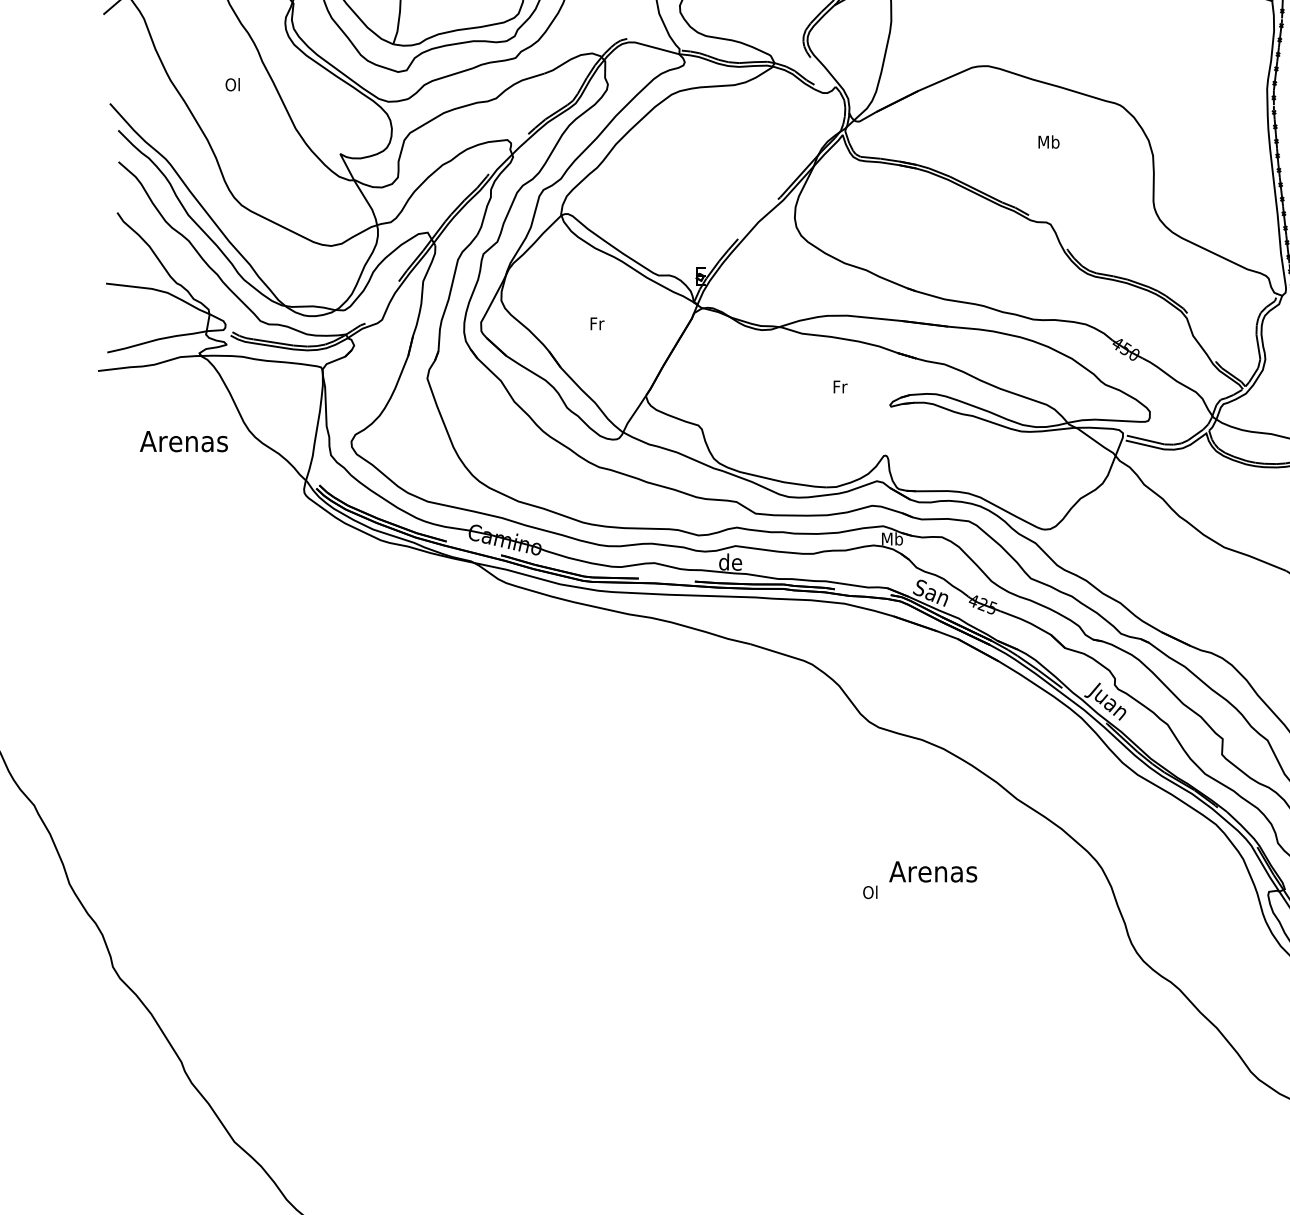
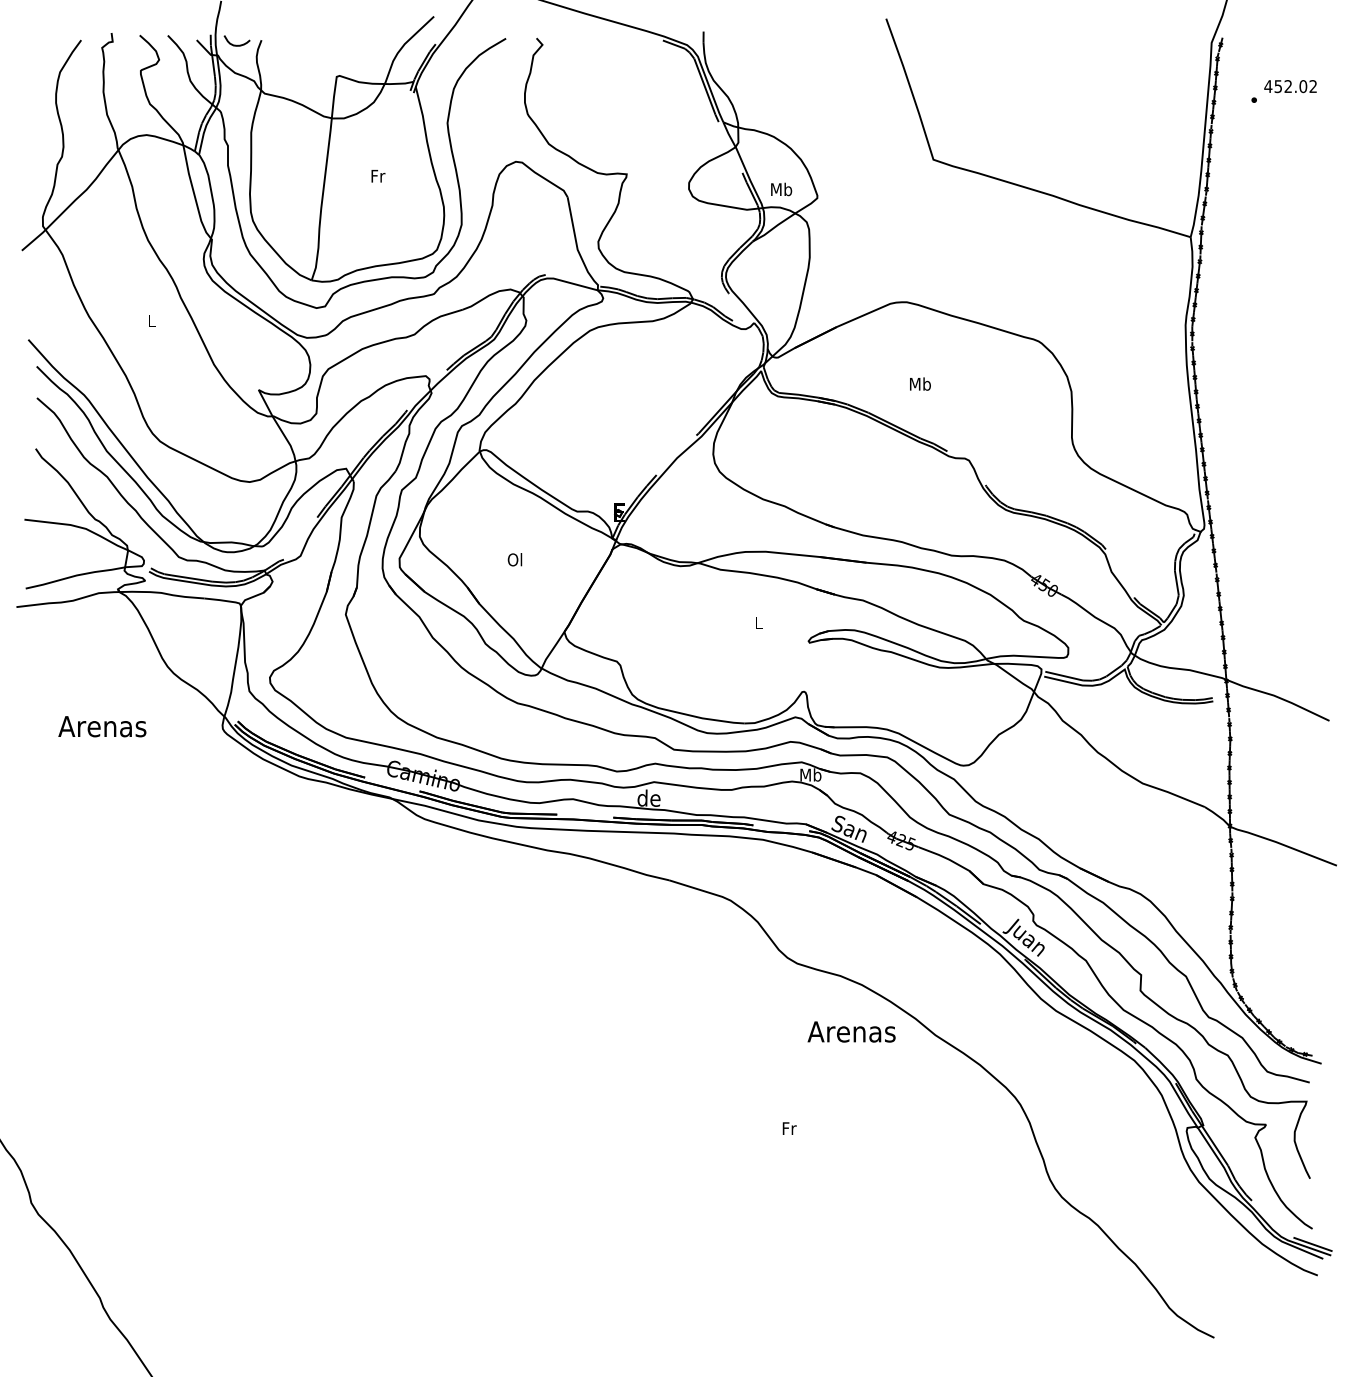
text: (233, 84) -> (151, 320), Ol -> L
text: (1049, 141) -> (920, 383), moved
text: (596, 323) -> (514, 559), Fr -> Ol
text: (840, 386) -> (758, 622), Fr -> L
text: (184, 441) -> (102, 726), moved
text: (933, 871) -> (851, 1031), moved
text: (870, 892) -> (788, 1128), Ol -> Fr

